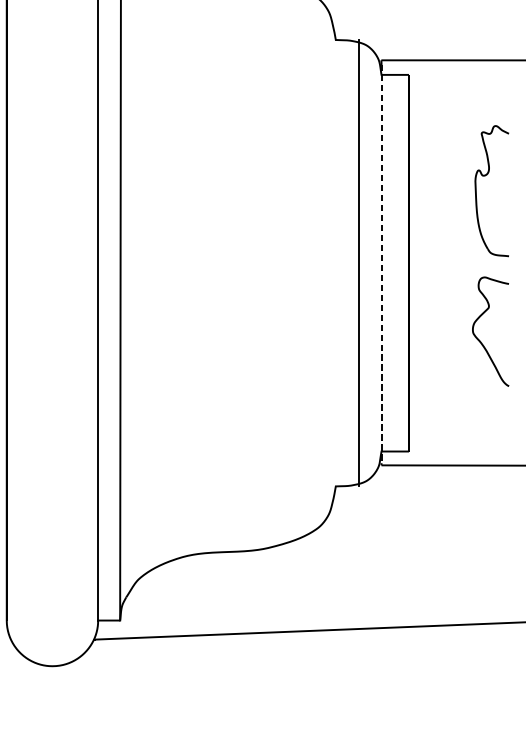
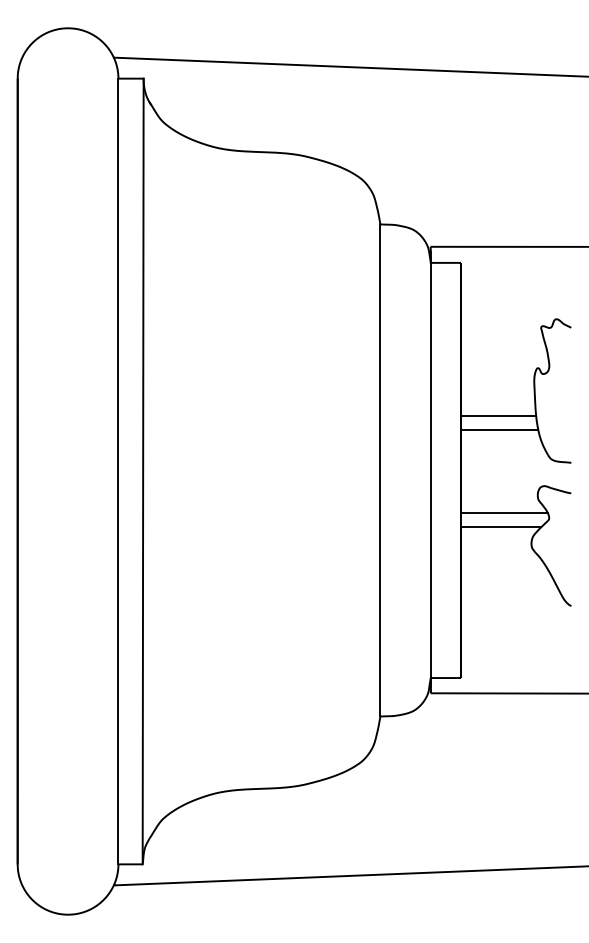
line: (442, 213) -> (498, 415), added
line: (443, 226) -> (499, 430), added
line: (358, 263) -> (380, 470), moved
line: (381, 265) -> (430, 472), dashed -> solid
line: (448, 301) -> (504, 512), added
line: (445, 314) -> (501, 527), added

